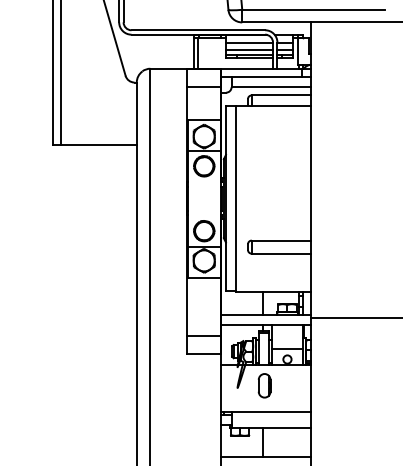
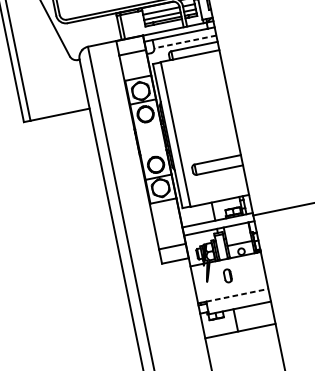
line: (271, 87) -> (185, 42), solid -> dashed
part: (264, 385) -> (227, 275), size x0.7
line: (271, 412) -> (237, 295), solid -> dashed

